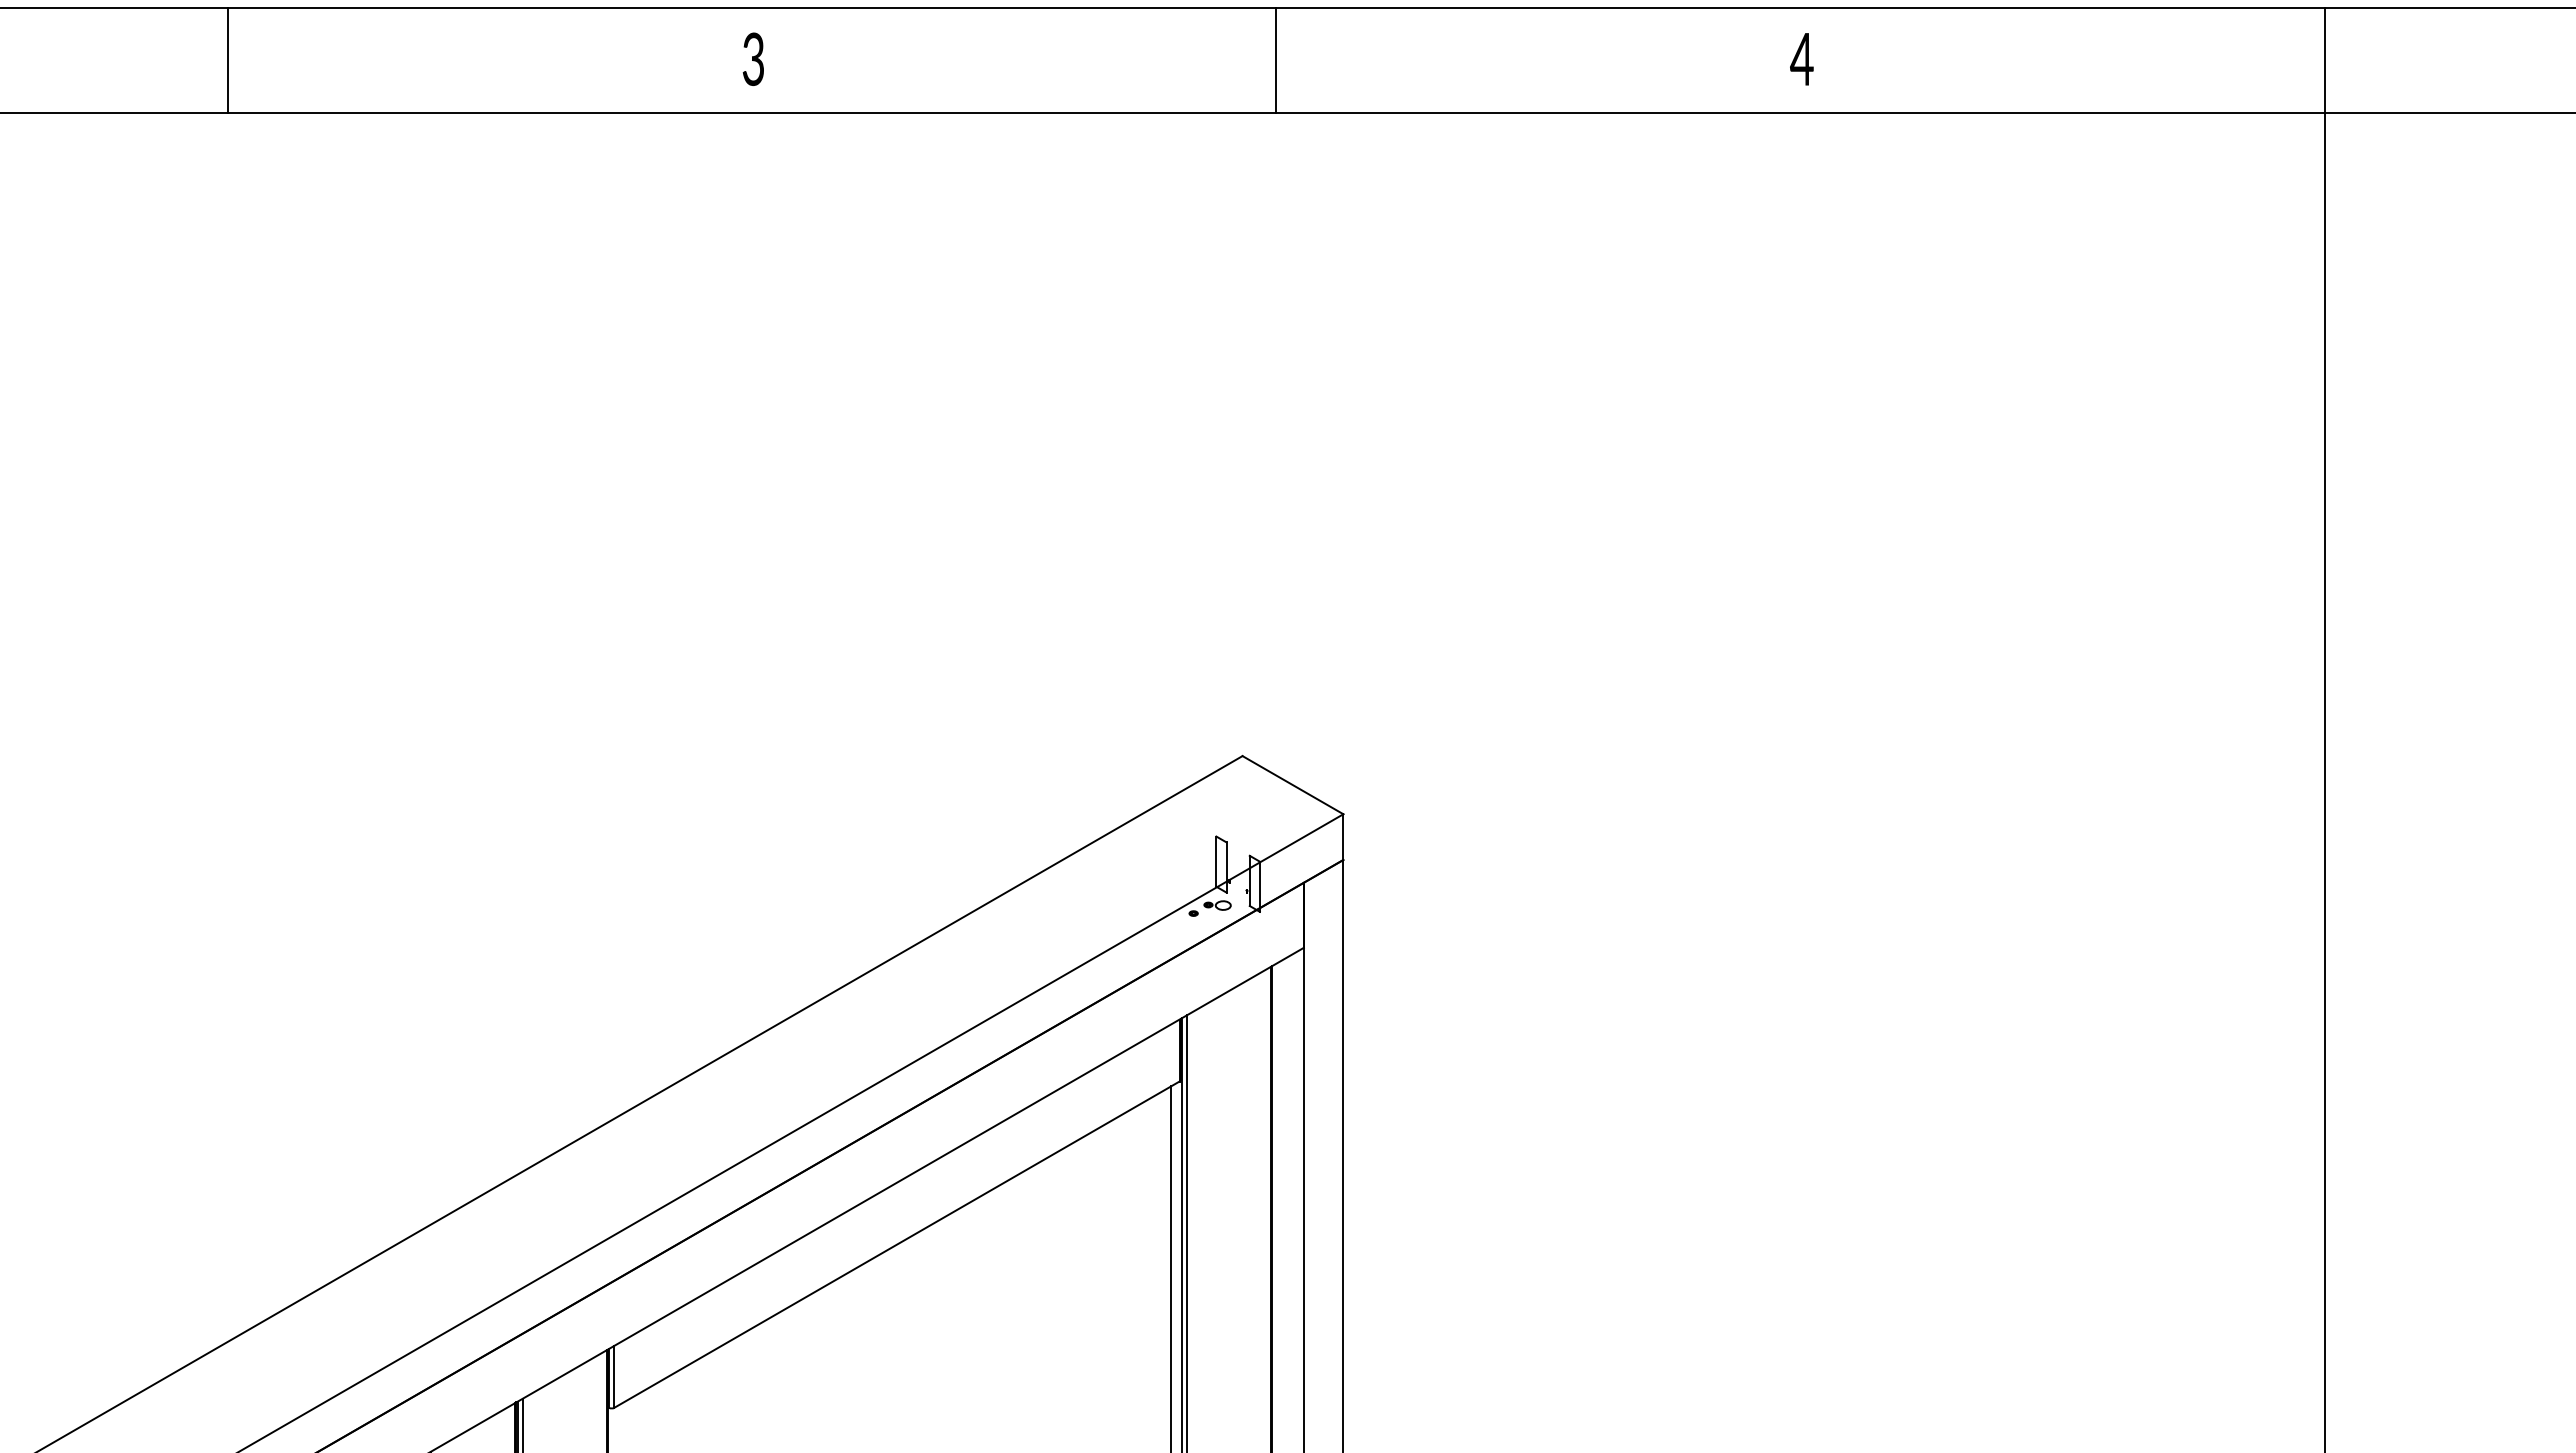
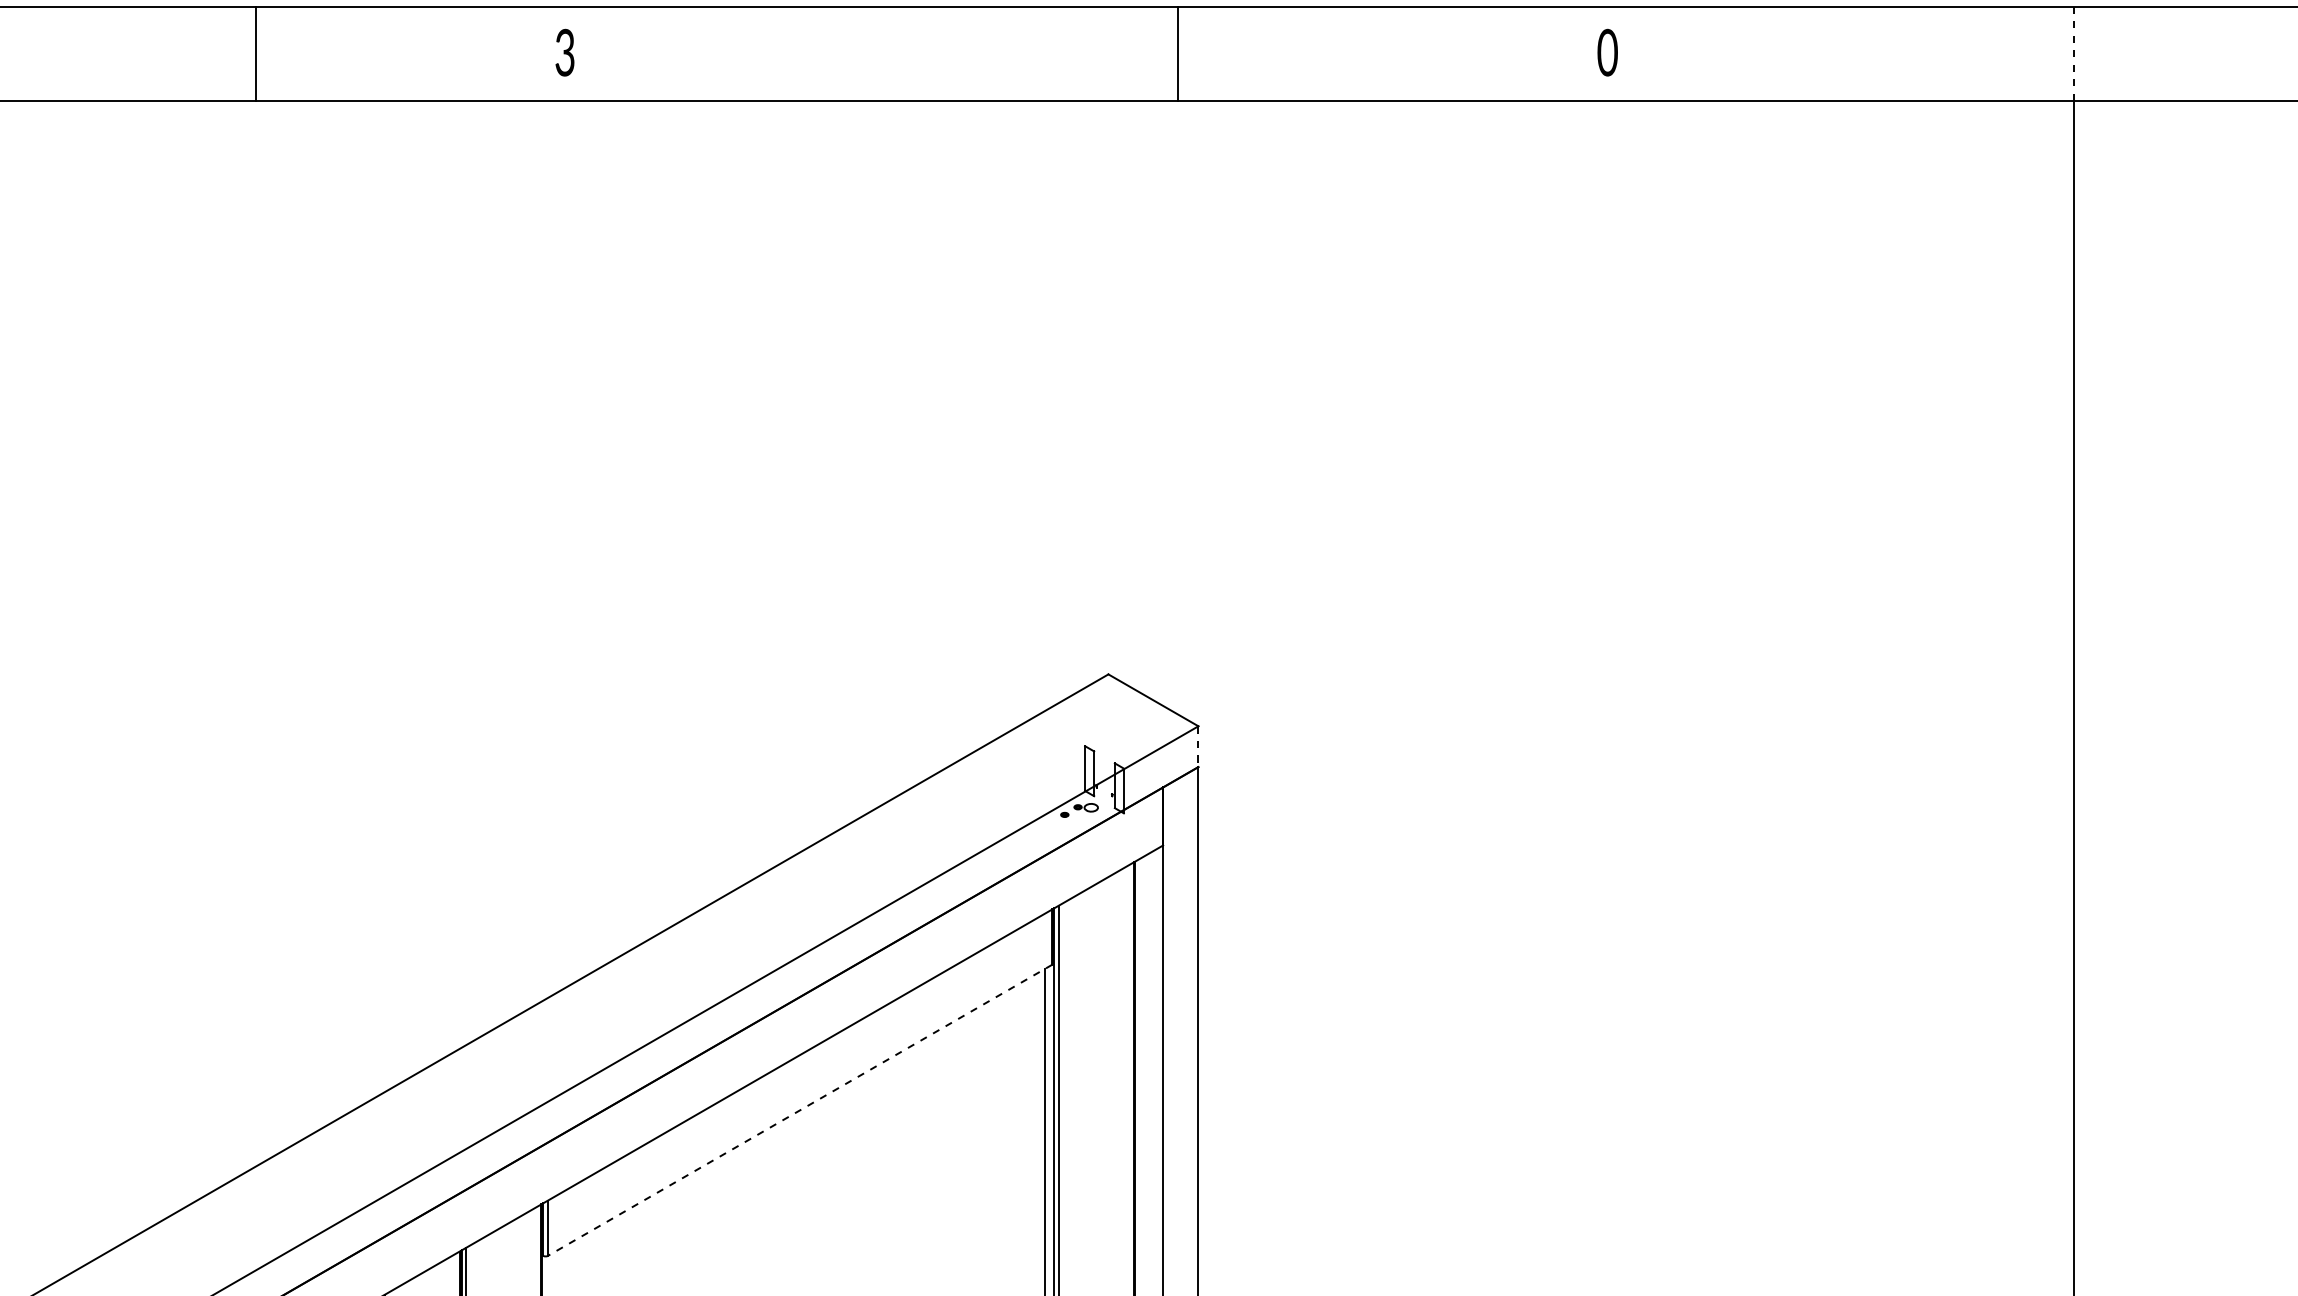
text: (752, 58) -> (564, 52), moved
text: (1801, 58) -> (1607, 52), 4 -> 0
line: (227, 60) -> (256, 53), moved
line: (1276, 60) -> (1178, 53), moved
line: (2324, 60) -> (2073, 53), solid -> dashed
line: (1343, 837) -> (1198, 747), solid -> dashed
line: (896, 1244) -> (799, 1110), solid -> dashed

